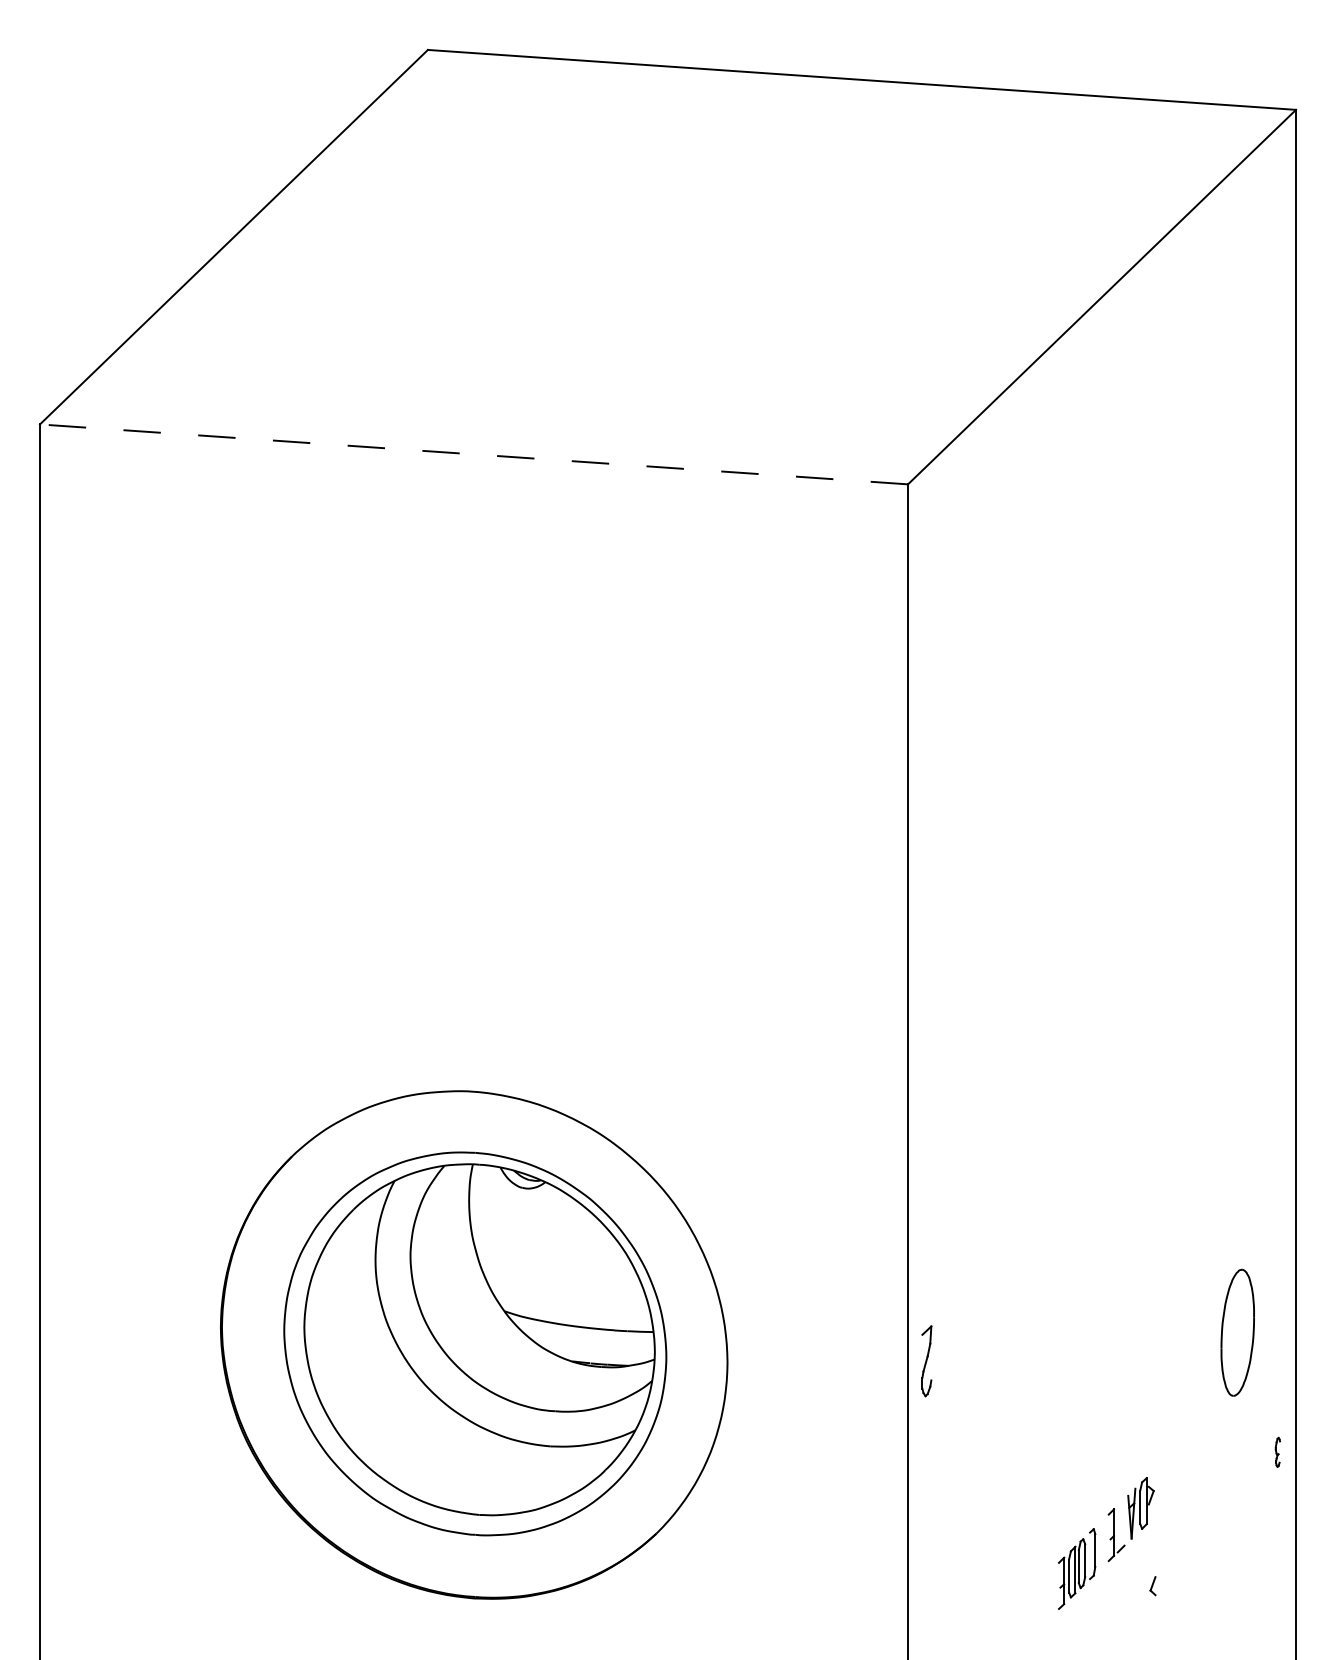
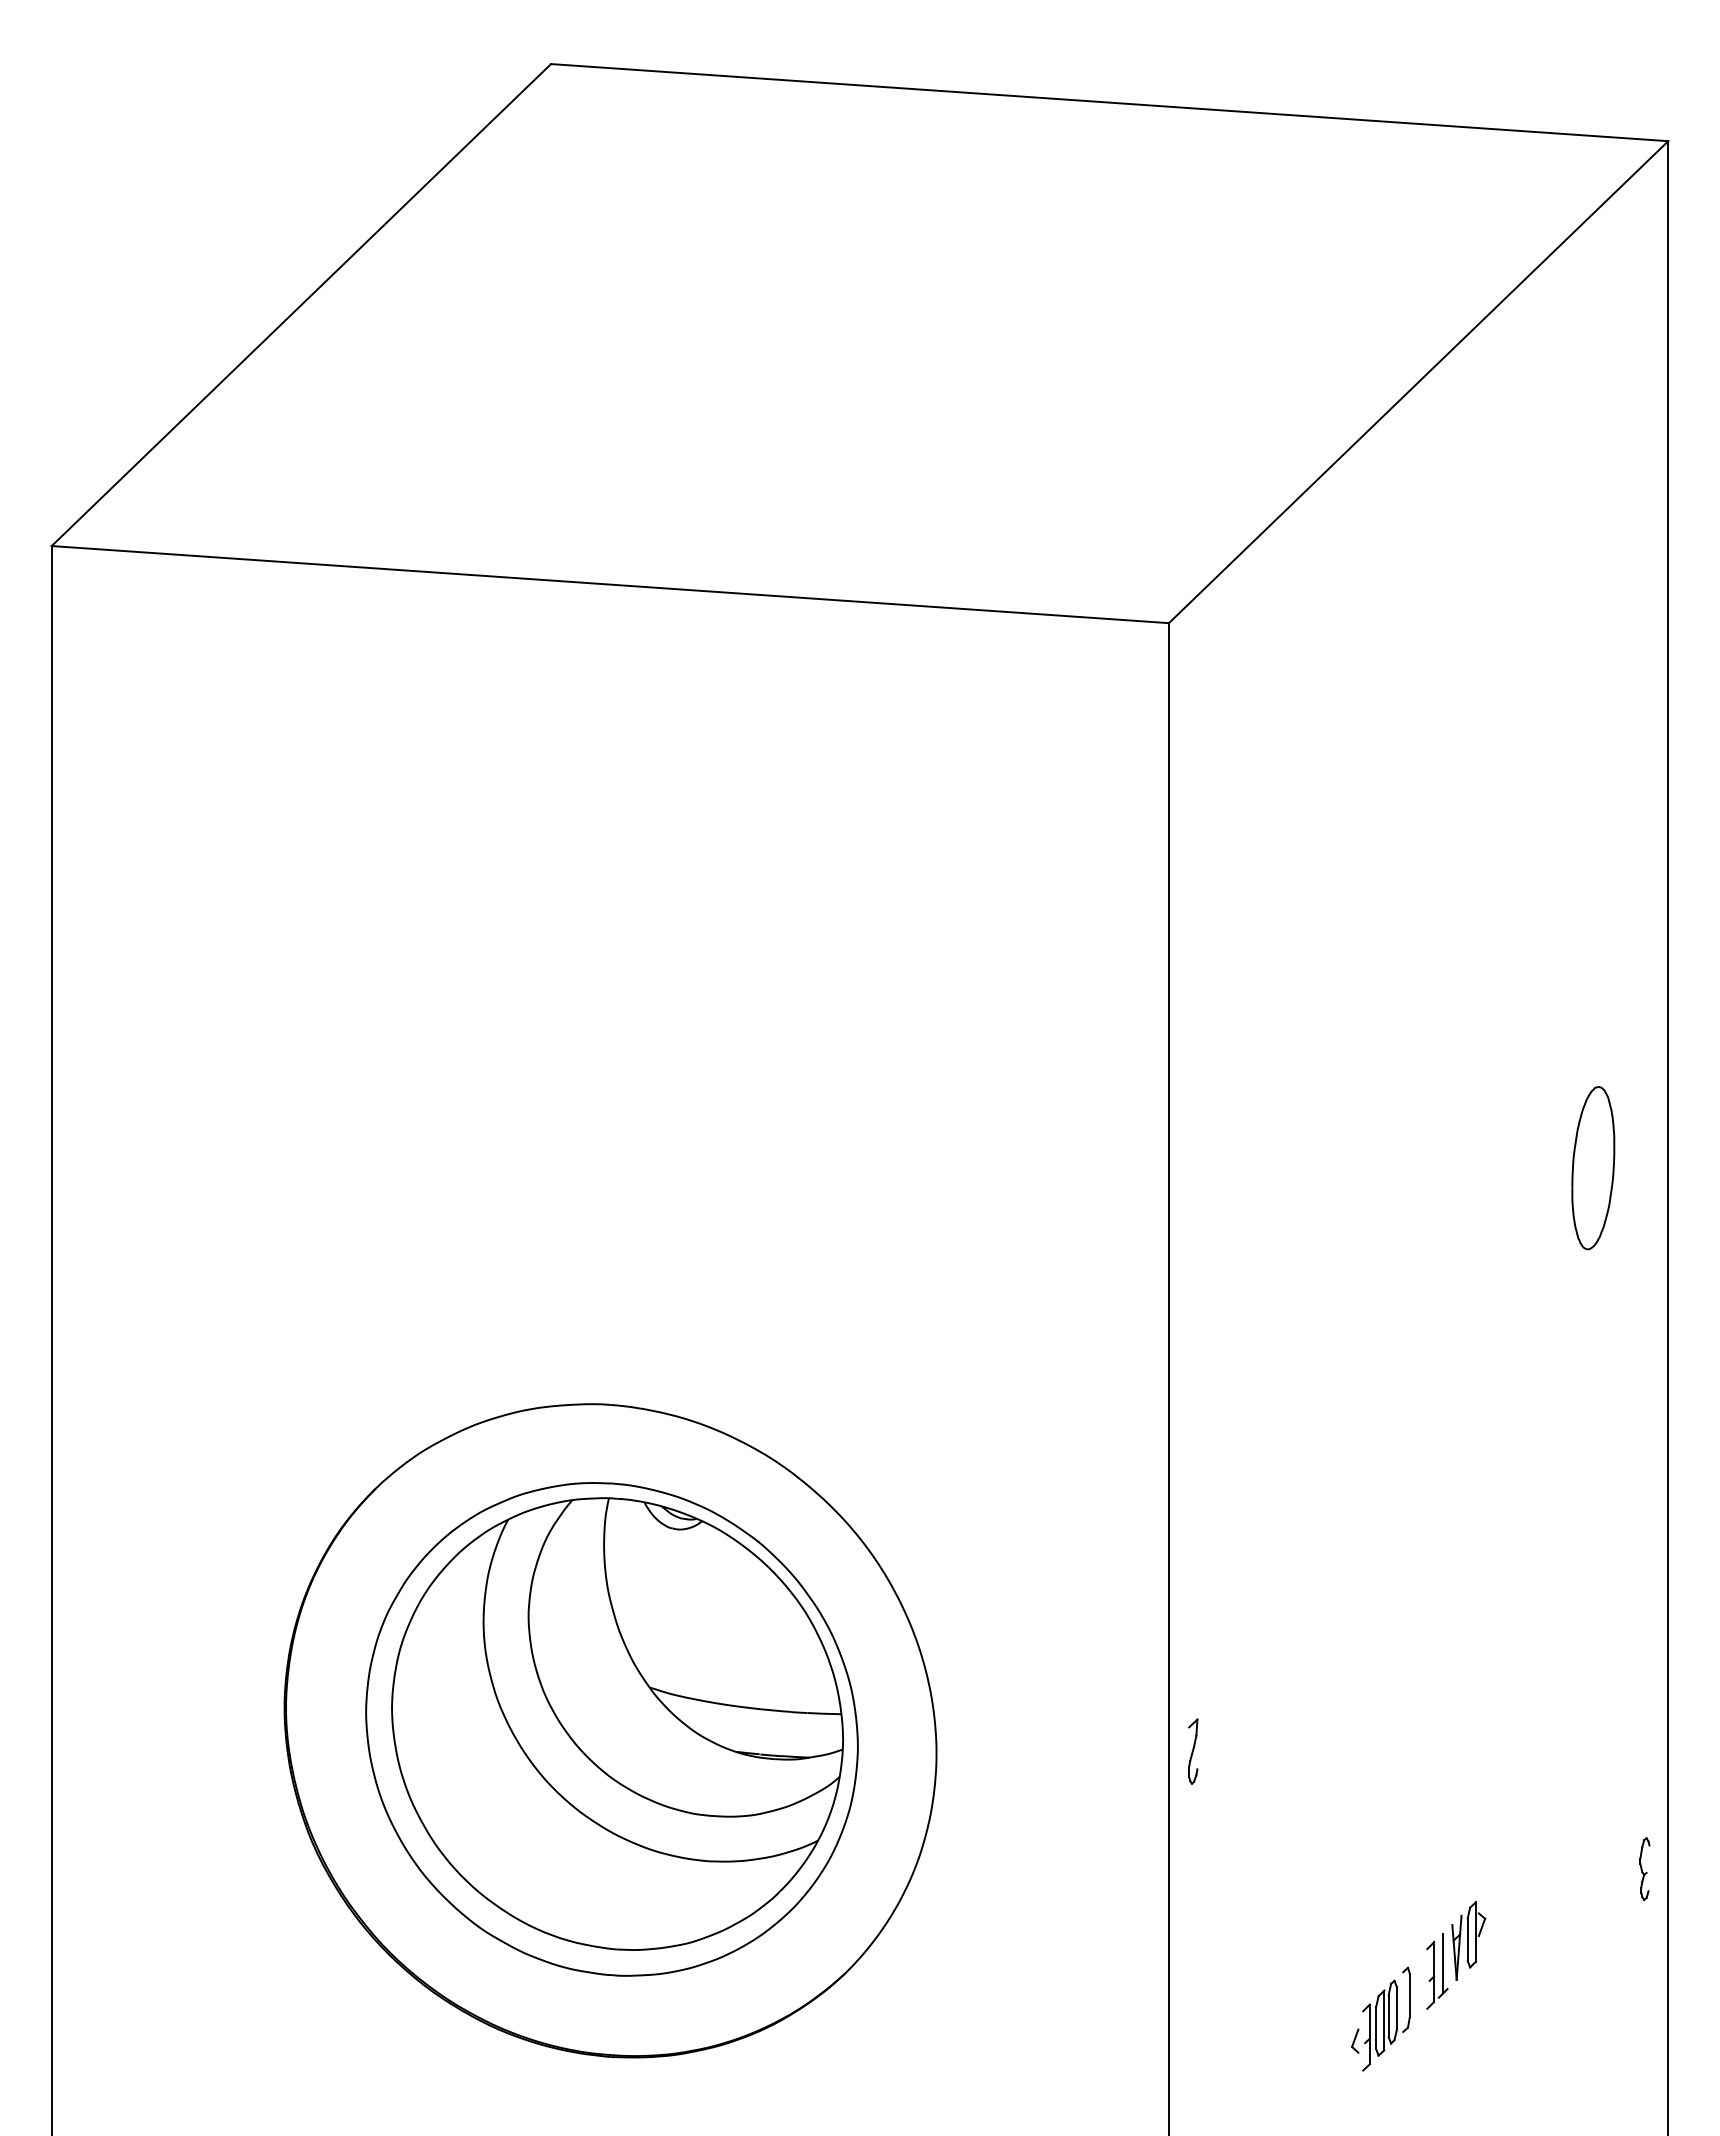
line: (474, 454) -> (610, 584), dashed -> solid
part: (1237, 1333) -> (1593, 1168), moved
part: (927, 1361) -> (1193, 1751), size x0.71
part: (1277, 1451) -> (1644, 1868), size x1.67
line: (1121, 1525) -> (1443, 1963), added
part: (1153, 1585) -> (1355, 2040), moved

